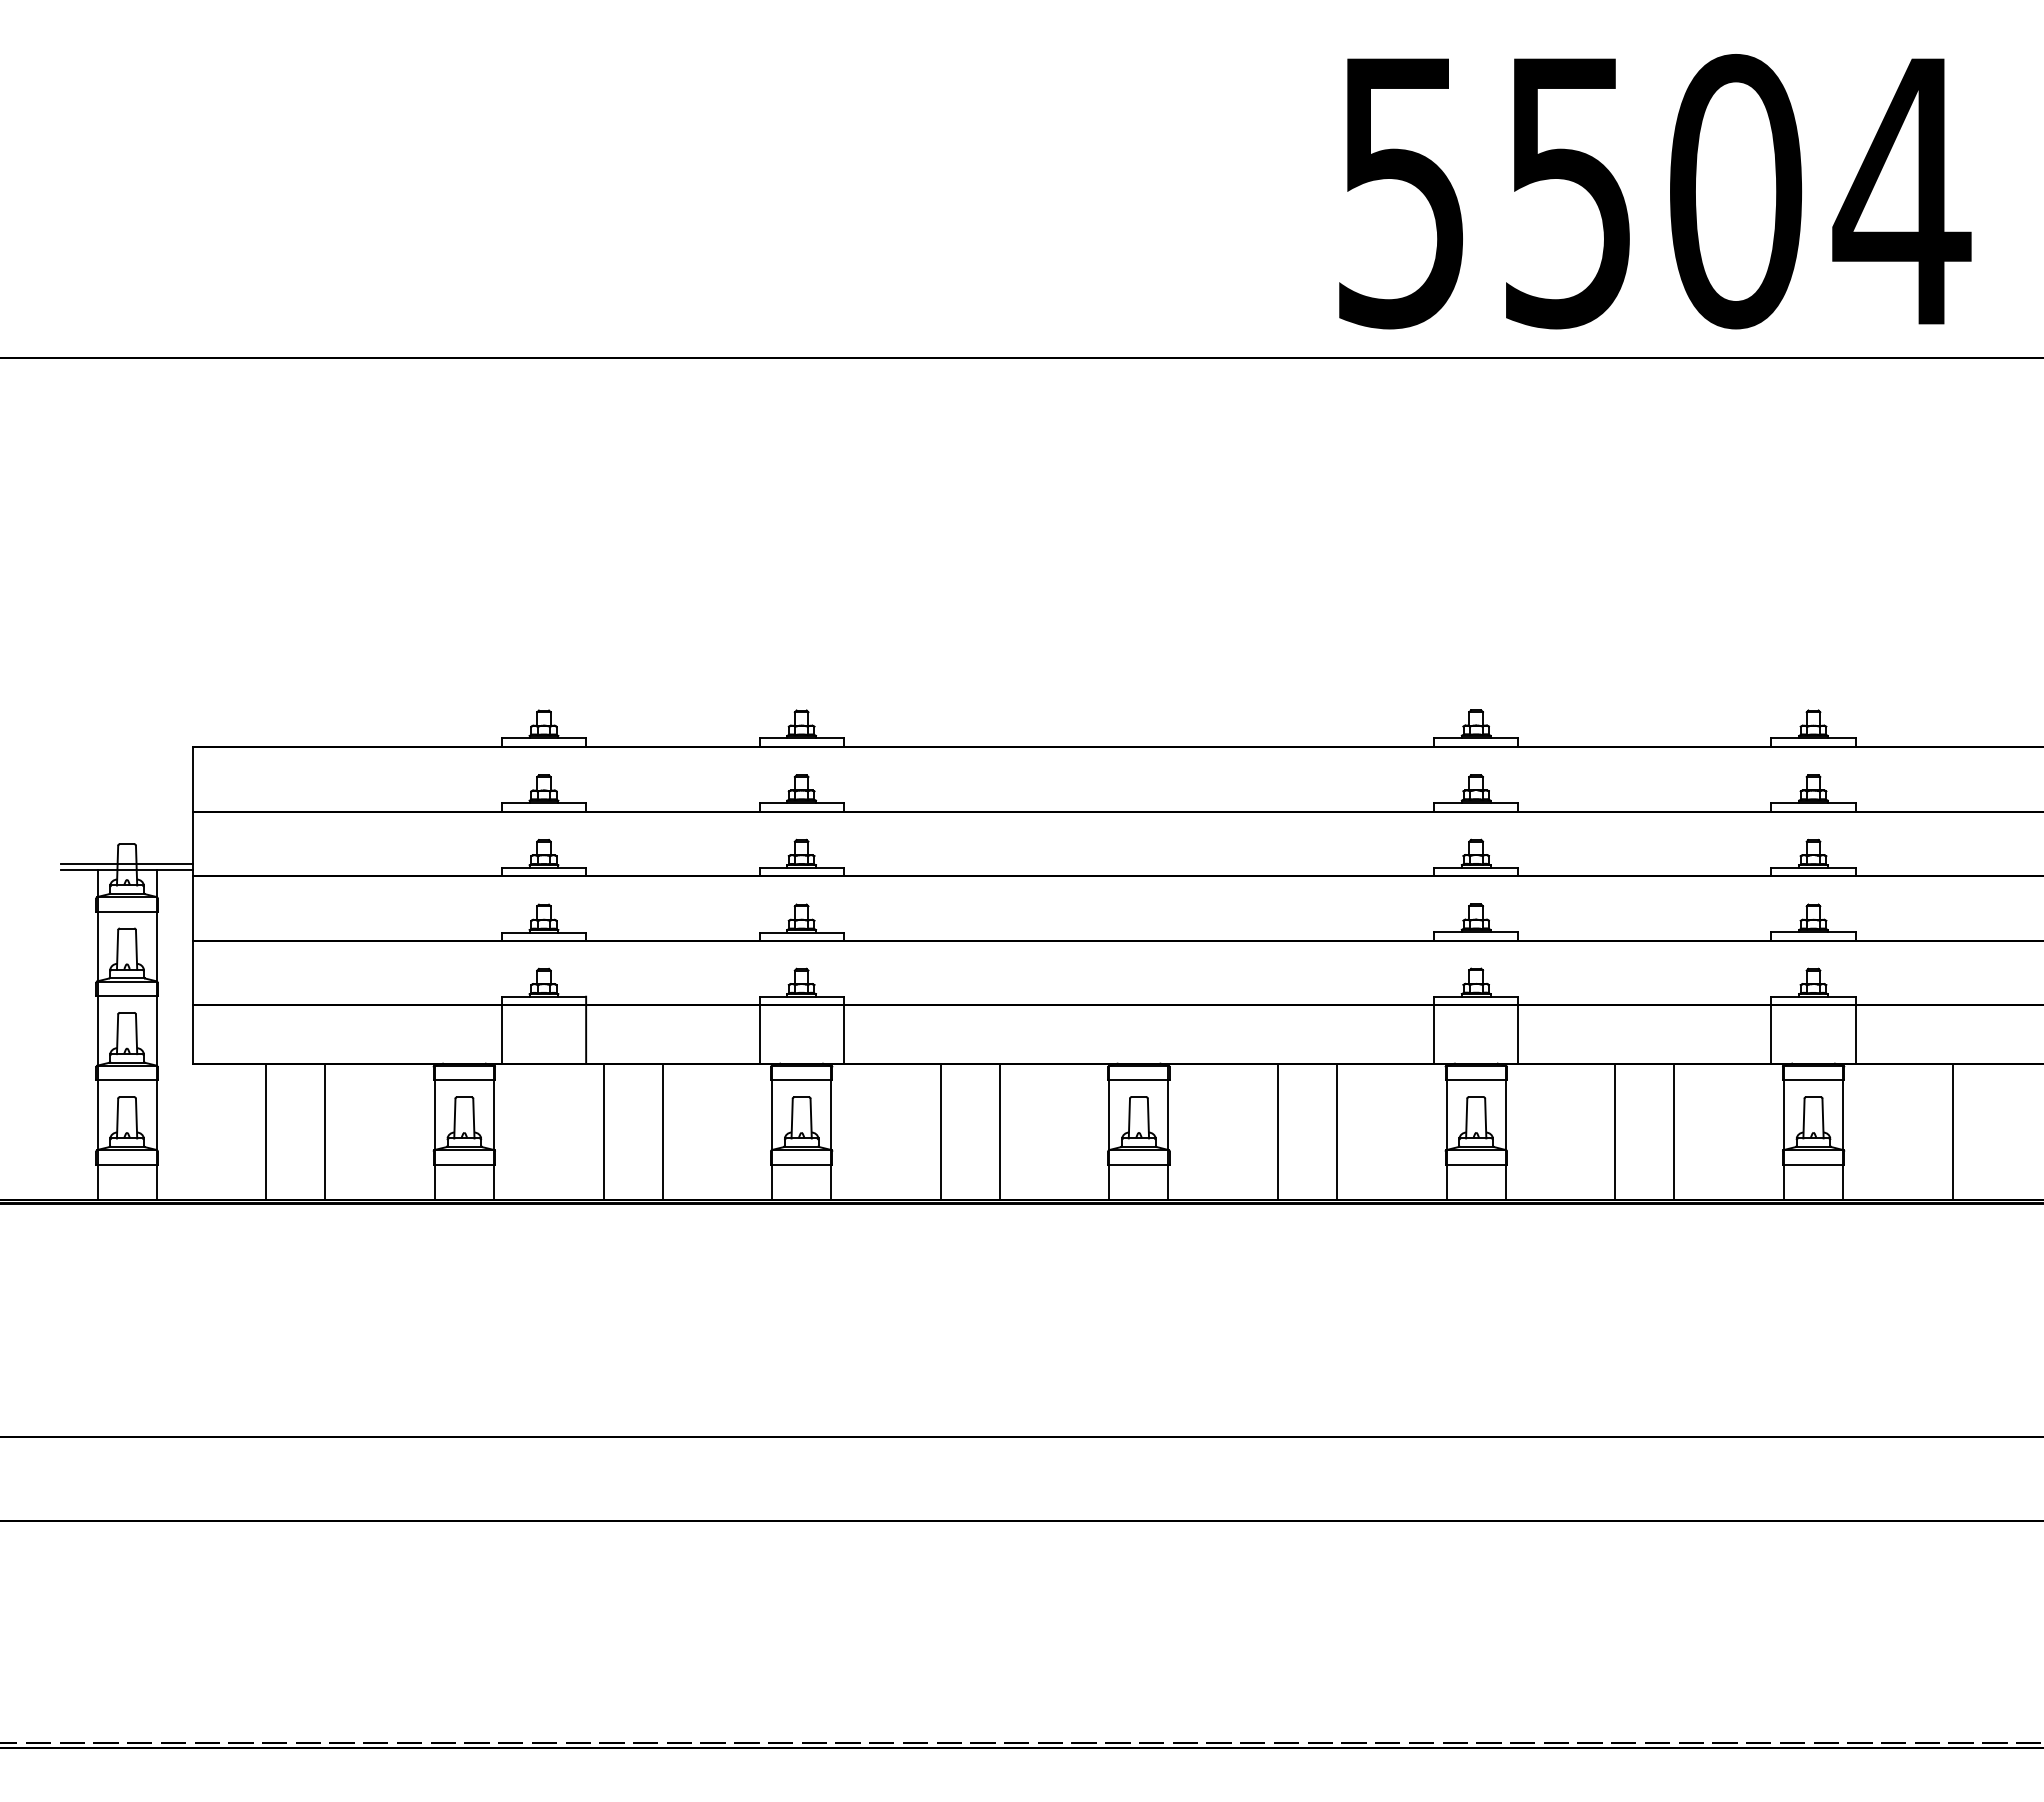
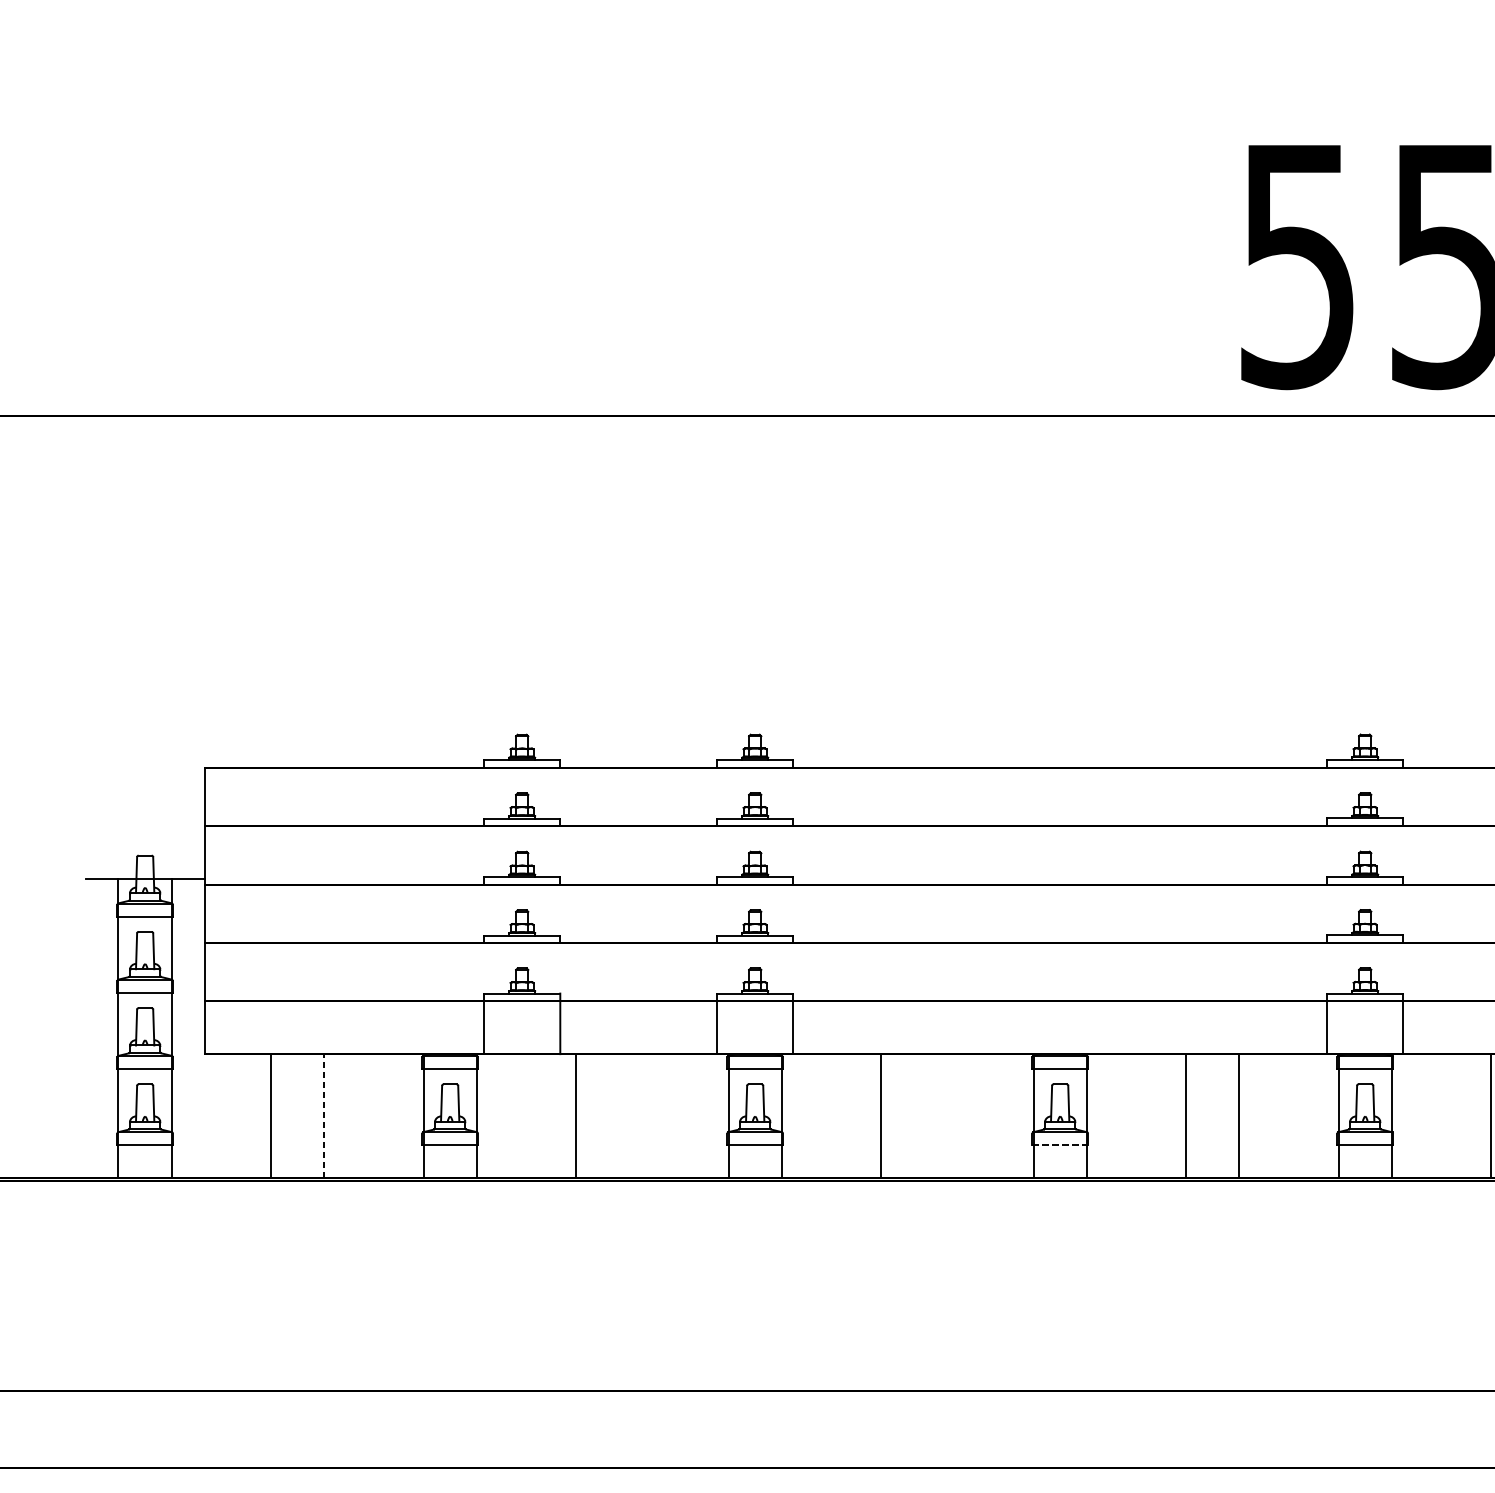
line: (126, 864) -> (144, 873), removed
line: (325, 1131) -> (324, 1115), solid -> dashed
line: (662, 1131) -> (629, 1115), removed
line: (999, 1131) -> (934, 1115), removed
line: (1139, 1164) -> (1060, 1145), solid -> dashed

